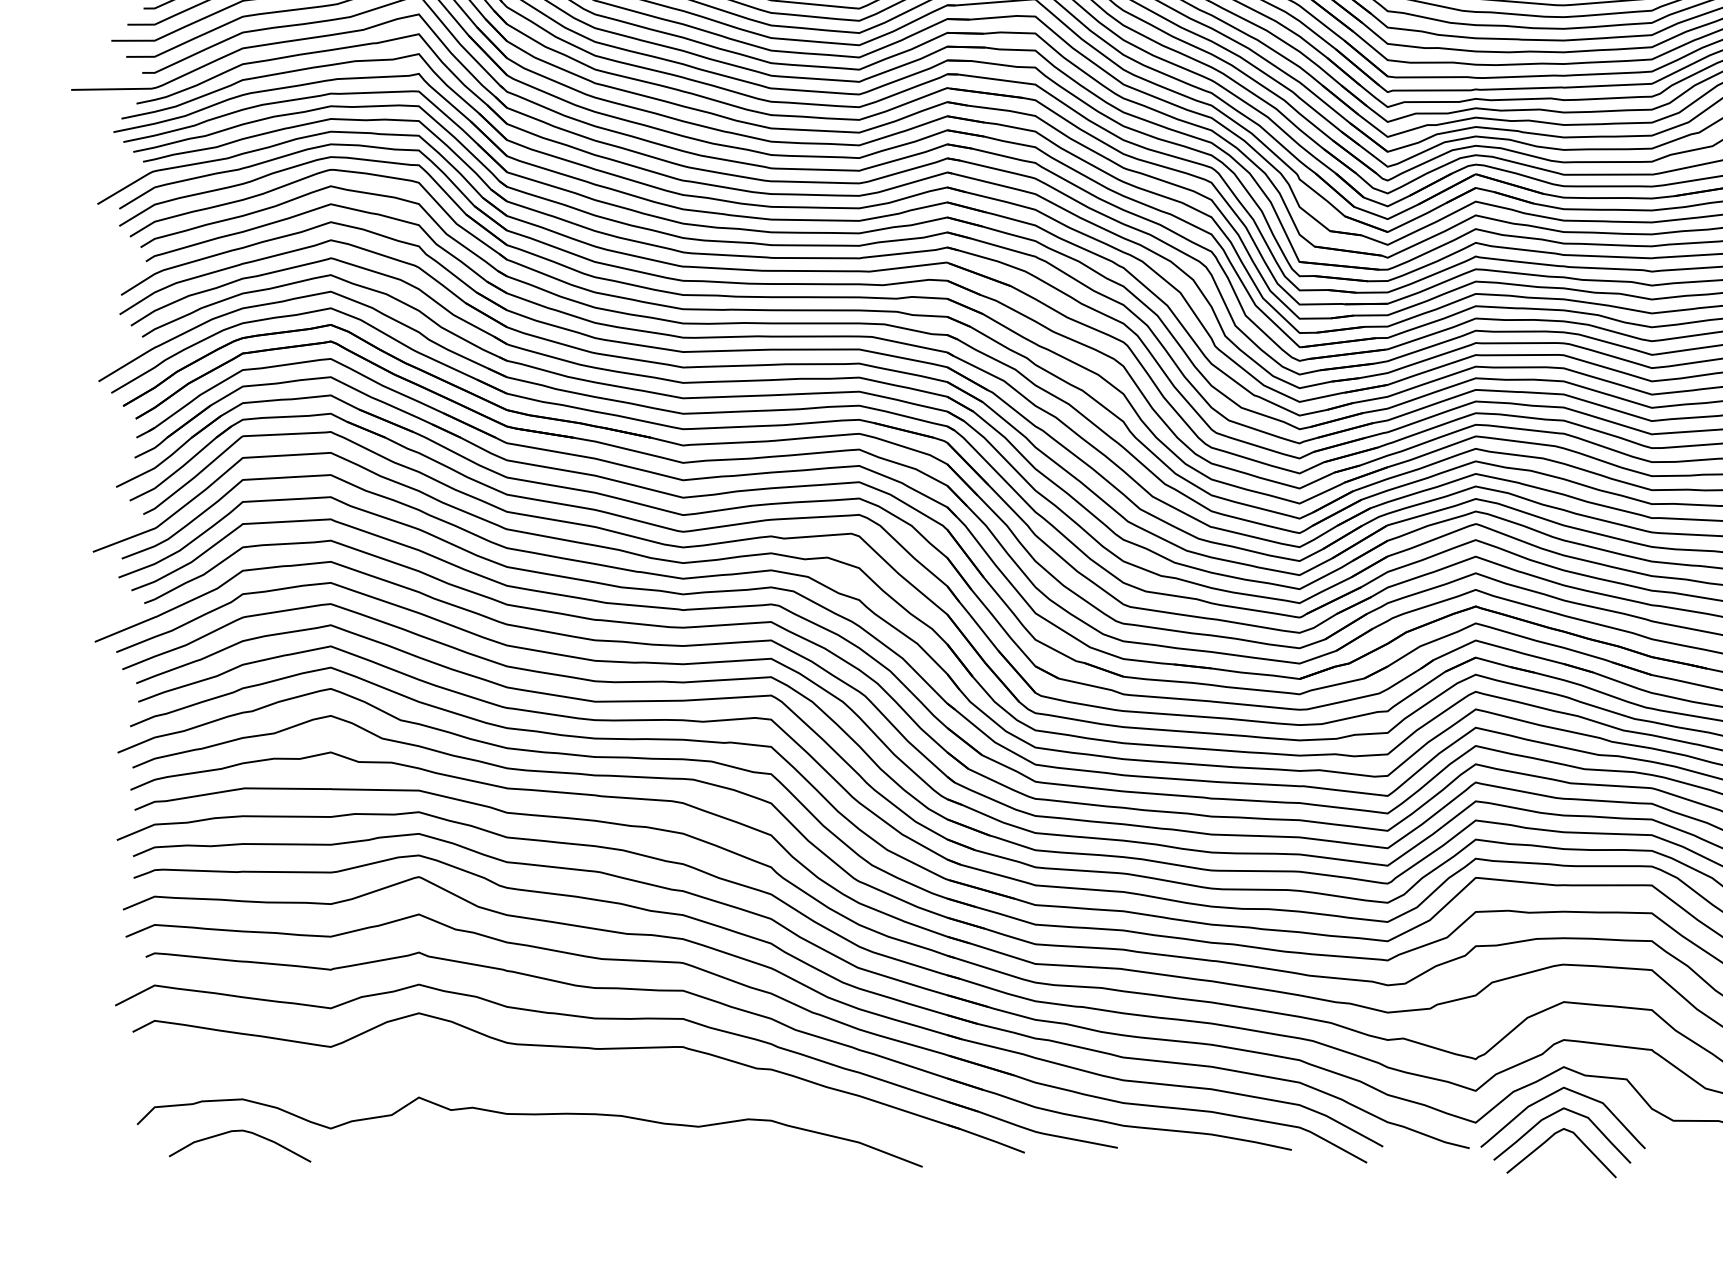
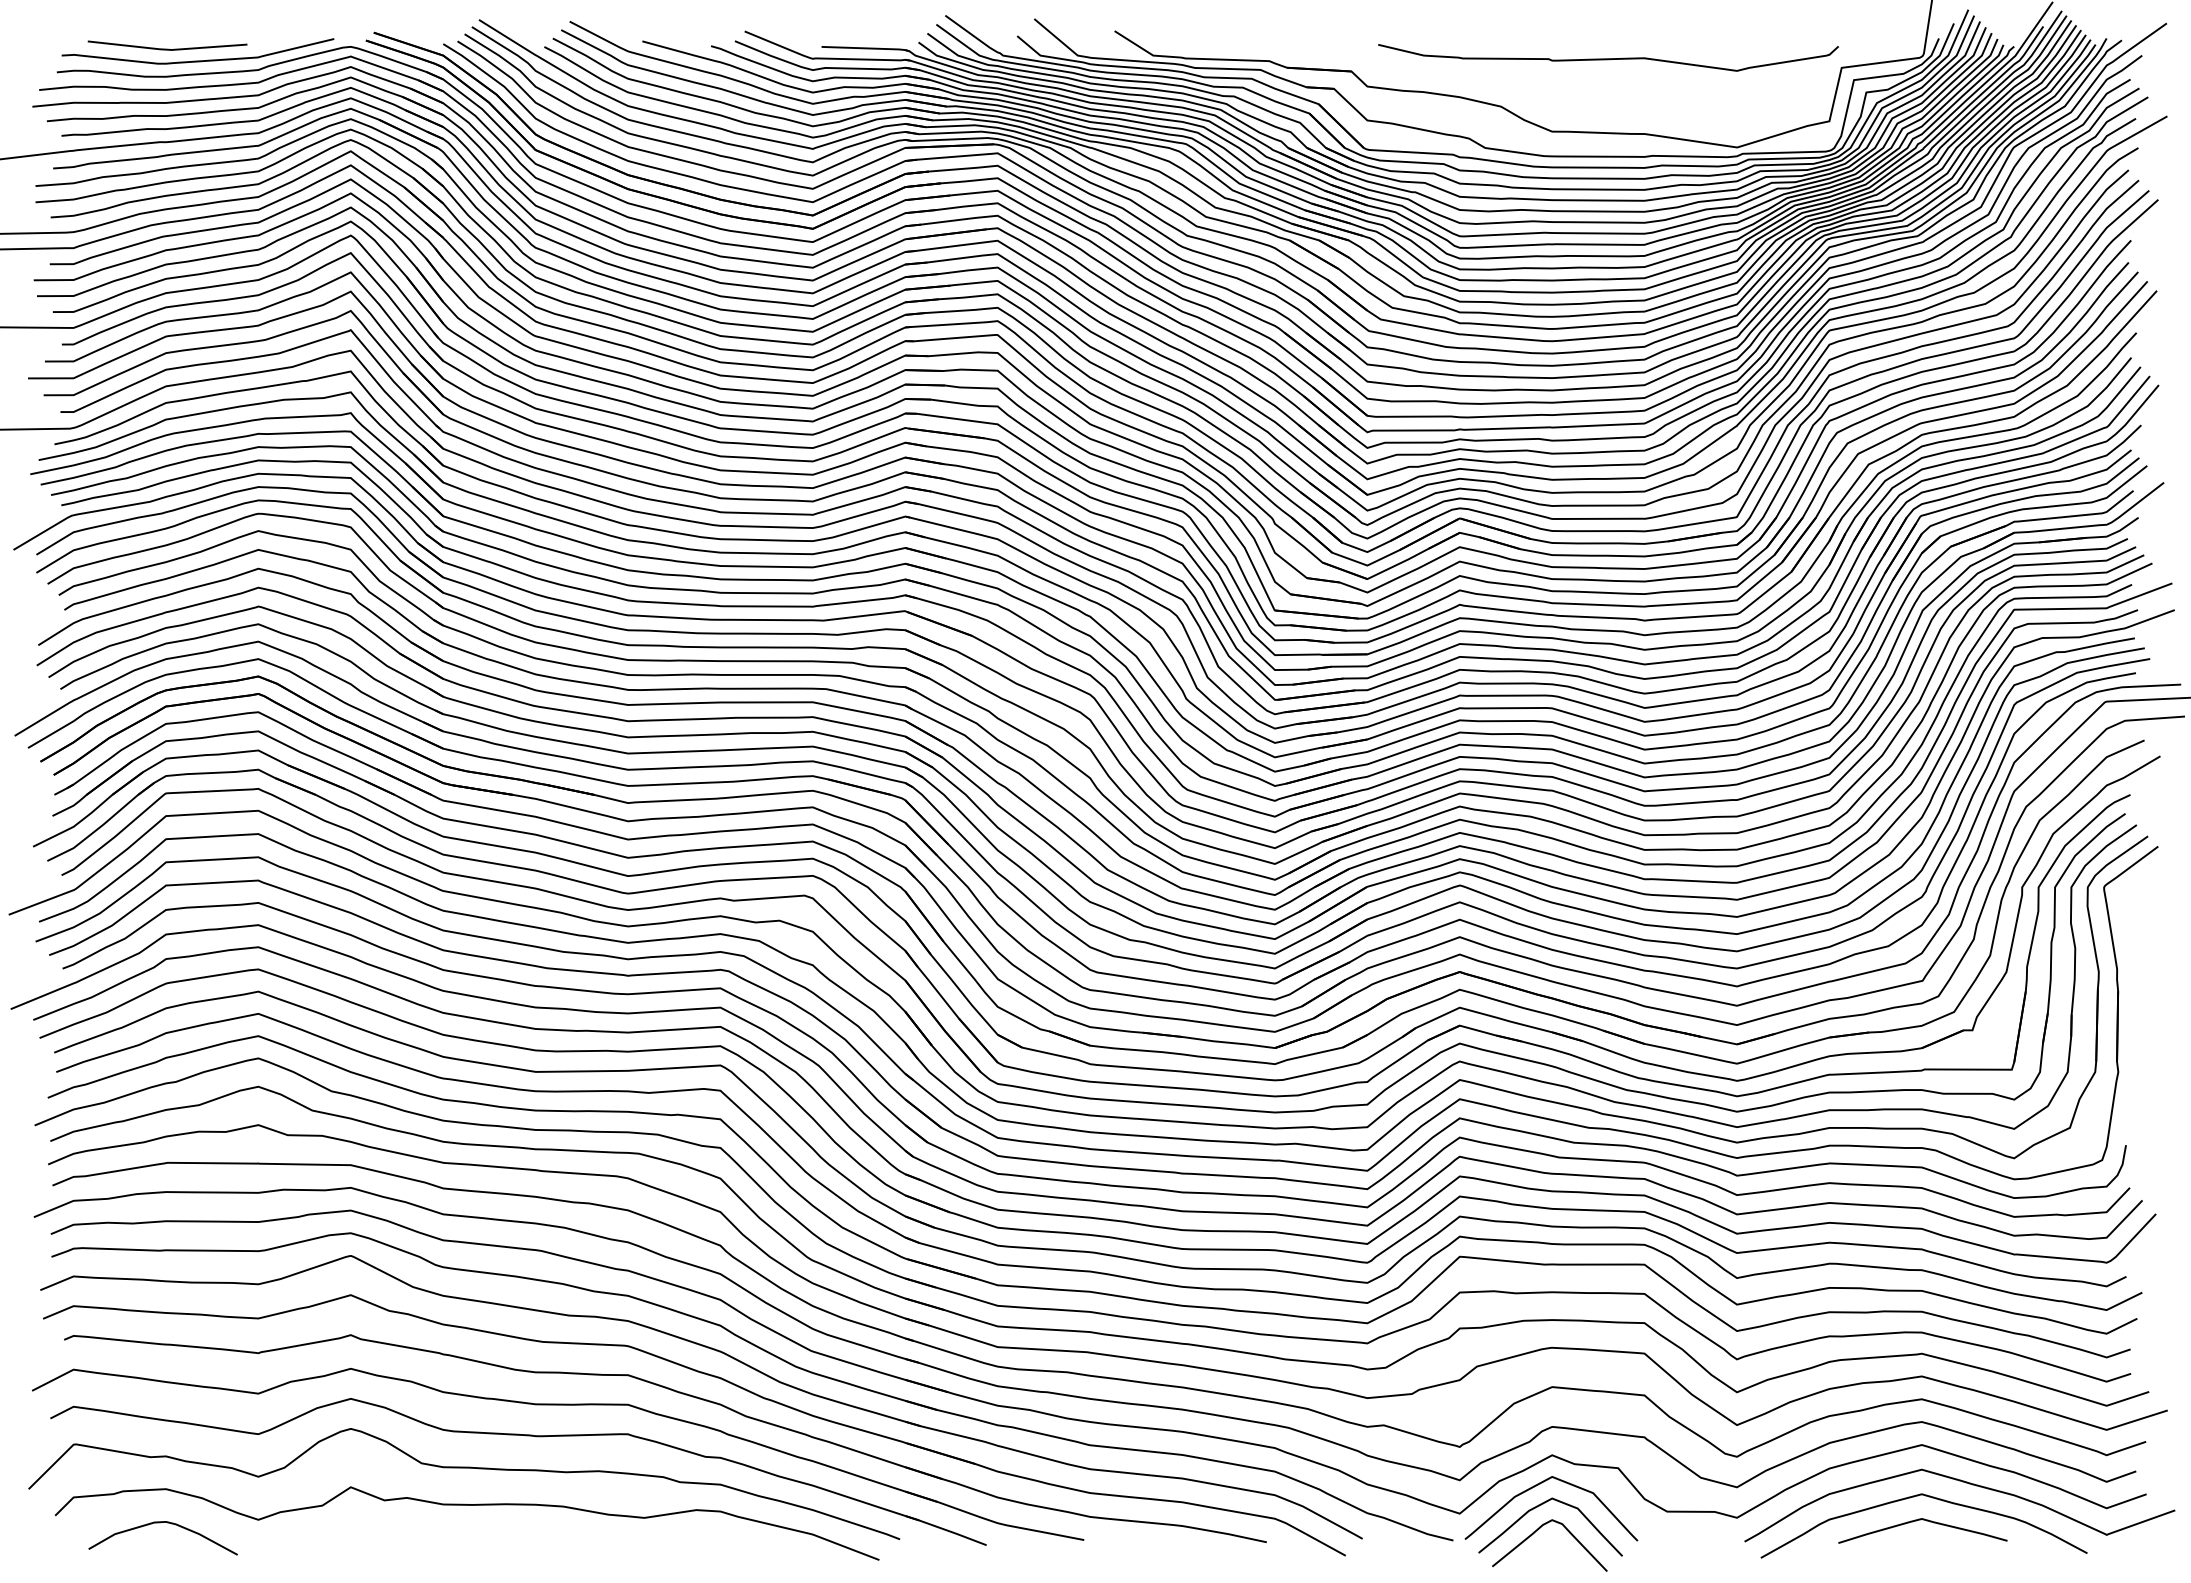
curve: (527, 1079) -> (464, 1468), added

